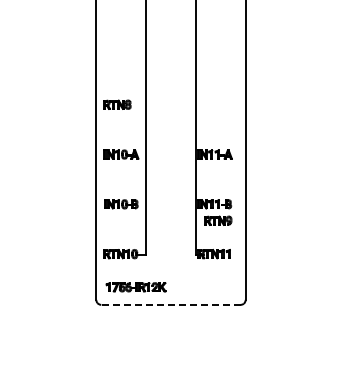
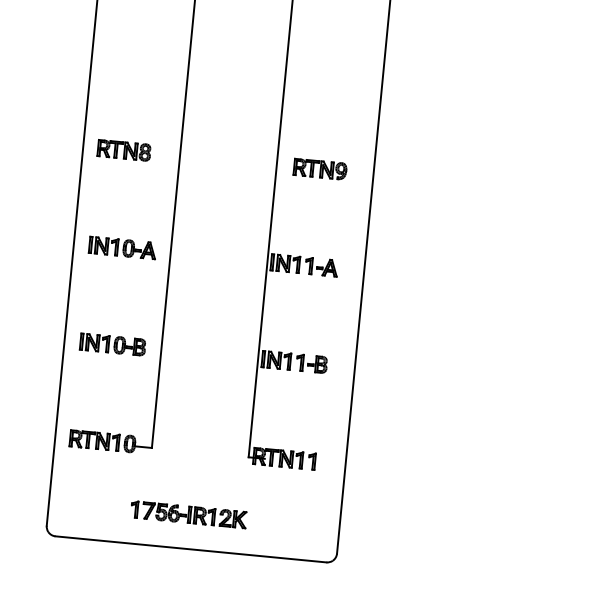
part: (218, 220) -> (320, 168), moved
part: (135, 287) -> (187, 514), moved
line: (170, 304) -> (190, 548), dashed -> solid

